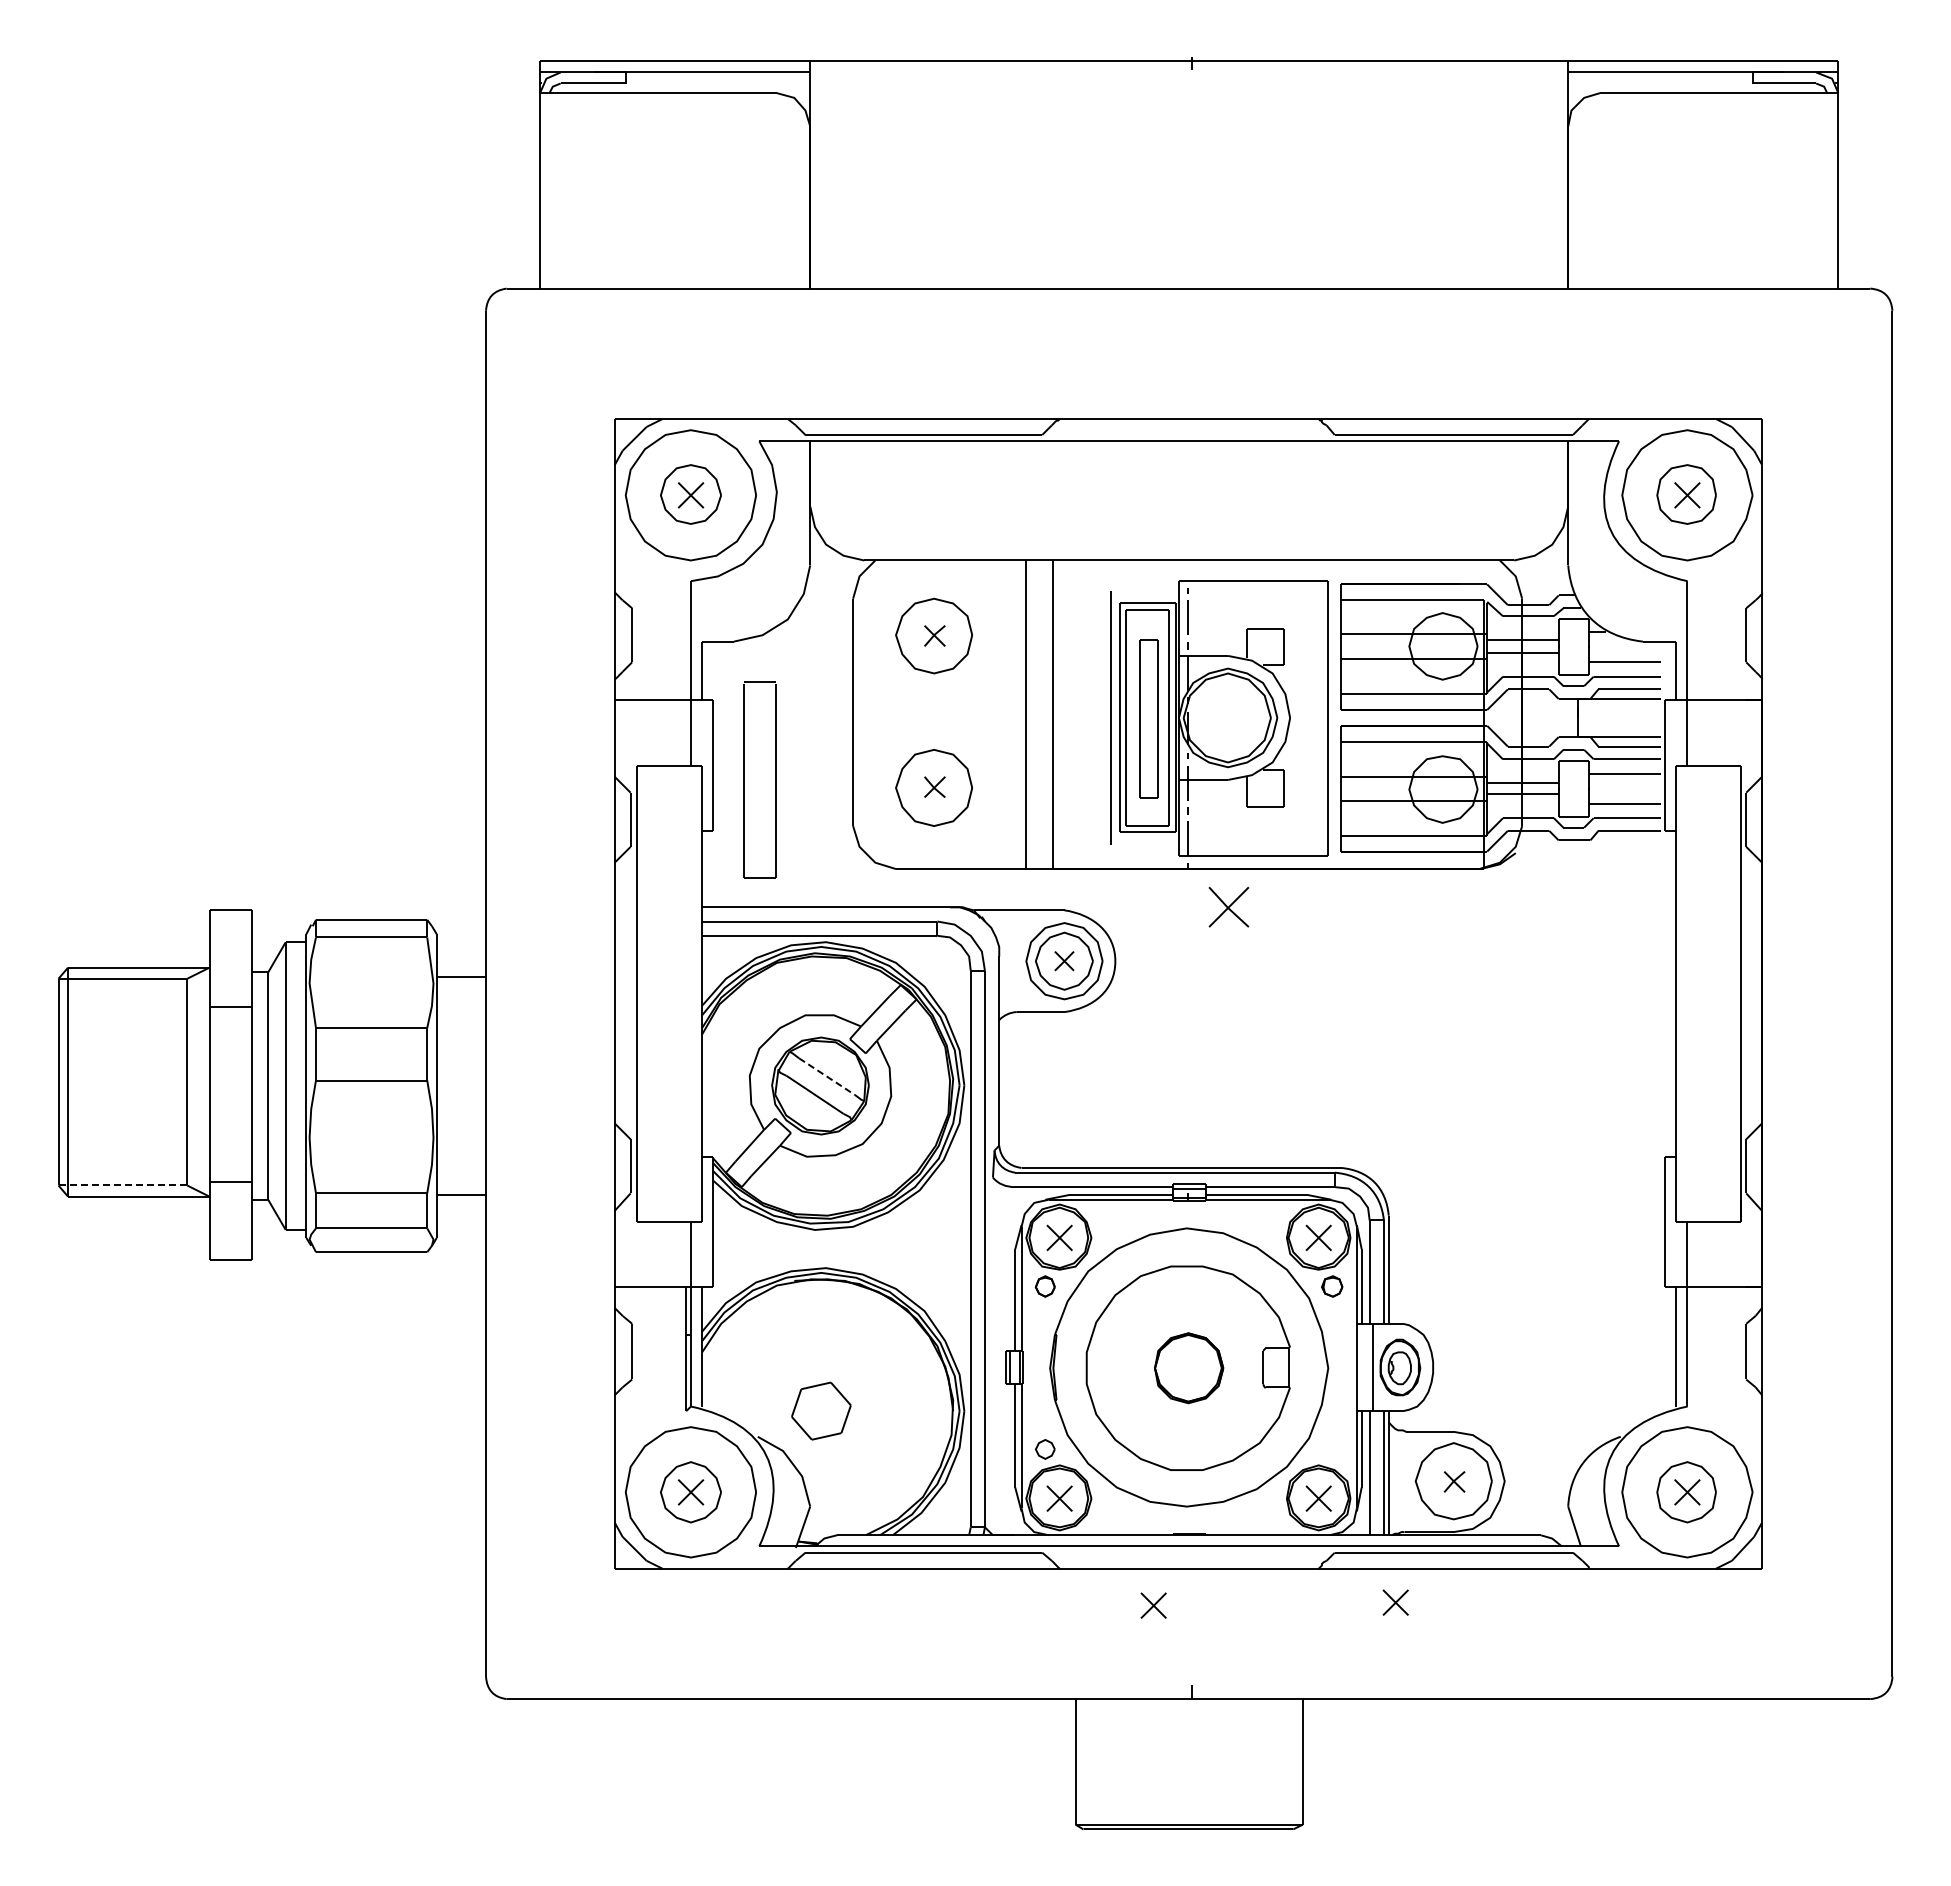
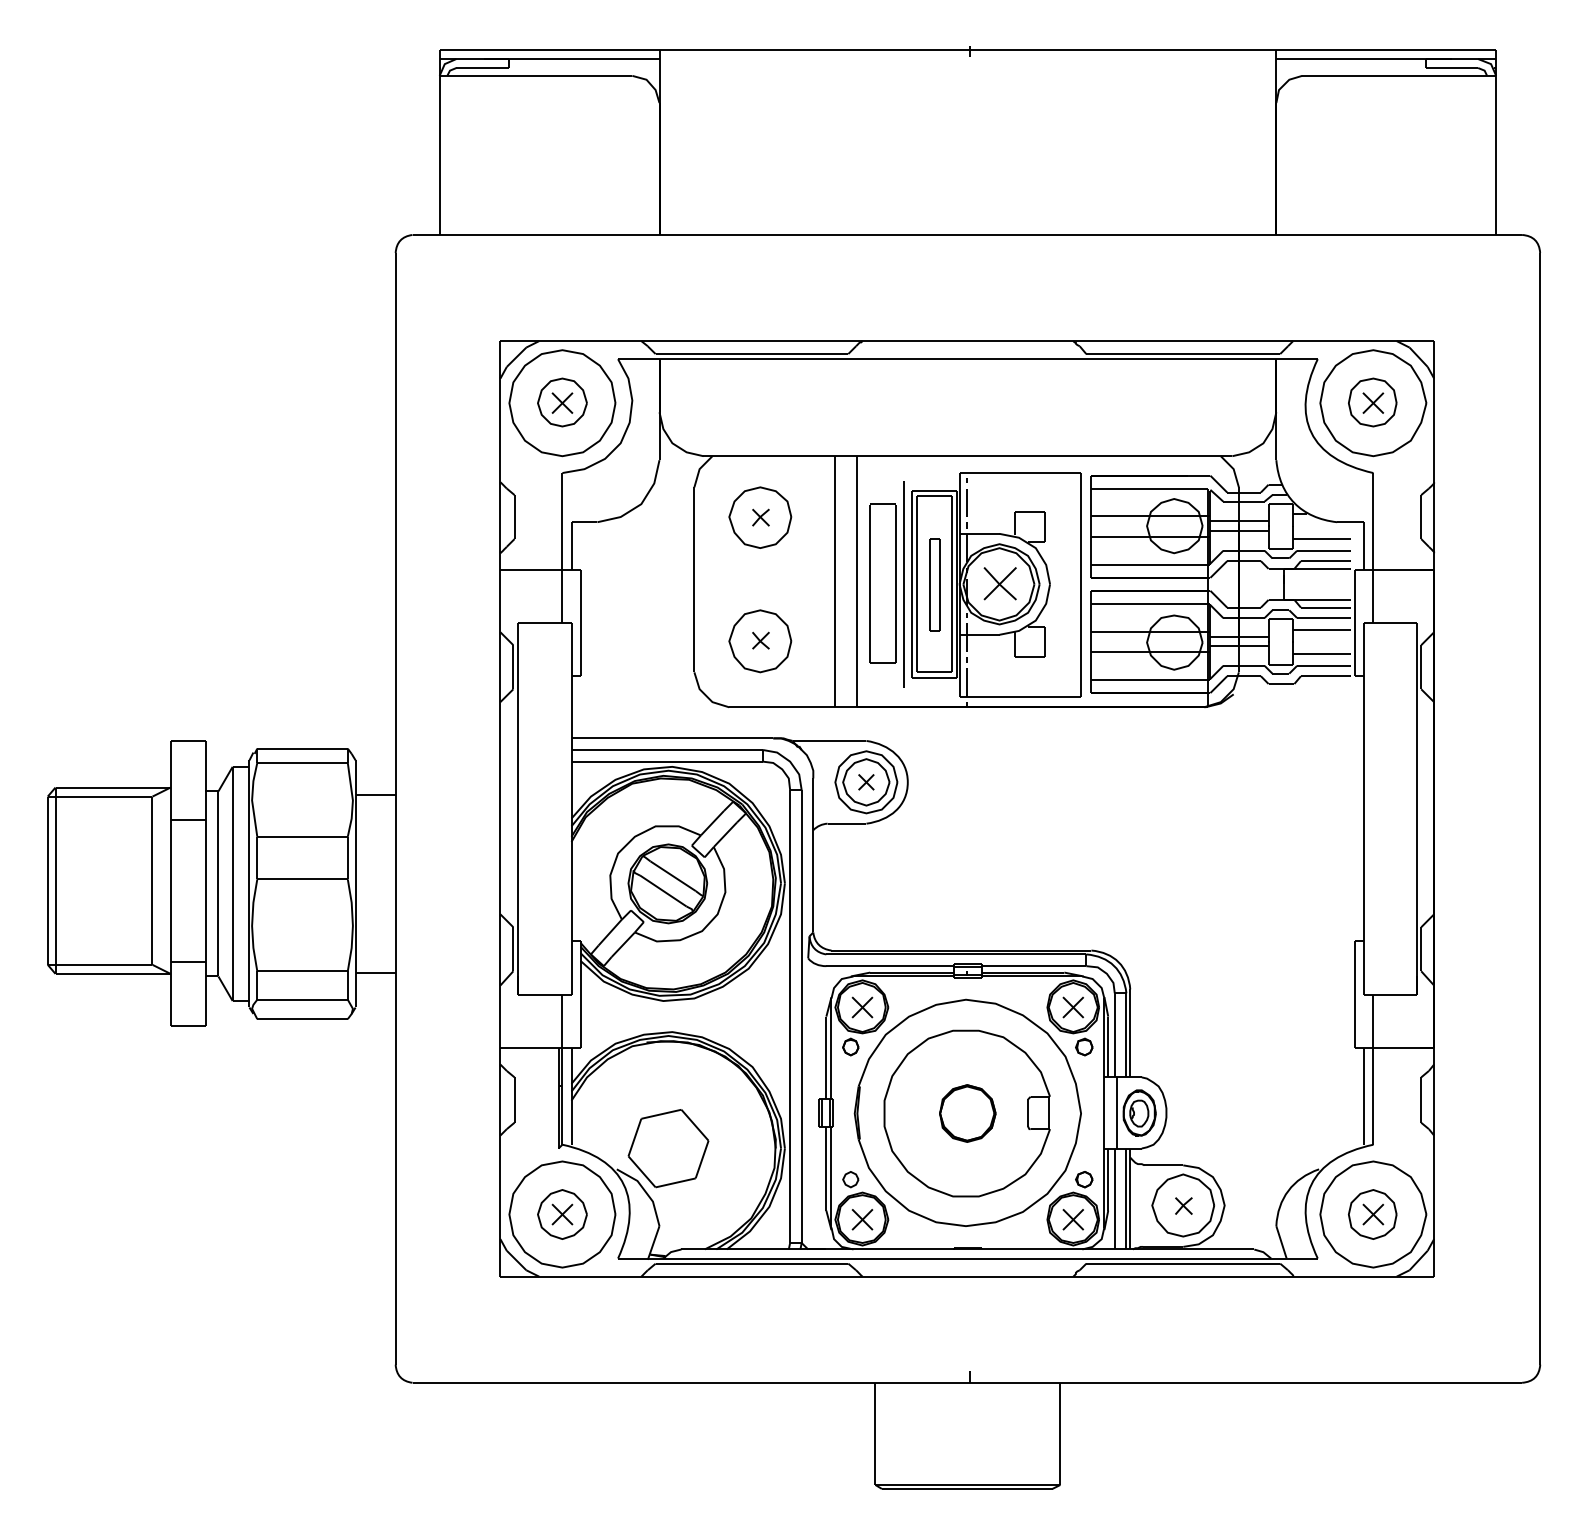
part: (1148, 718) -> (934, 584), size x0.71
part: (744, 779) -> (870, 583), moved
part: (1228, 907) -> (999, 583), moved
line: (827, 1076) -> (673, 876), dashed -> solid
line: (123, 1185) -> (100, 964), dashed -> solid
part: (821, 1410) -> (668, 1147), size x1.67
part: (1332, 1449) -> (1084, 1179), added
part: (1395, 1602) -> (1135, 1304), removed
part: (1153, 1605) -> (938, 1306), removed

